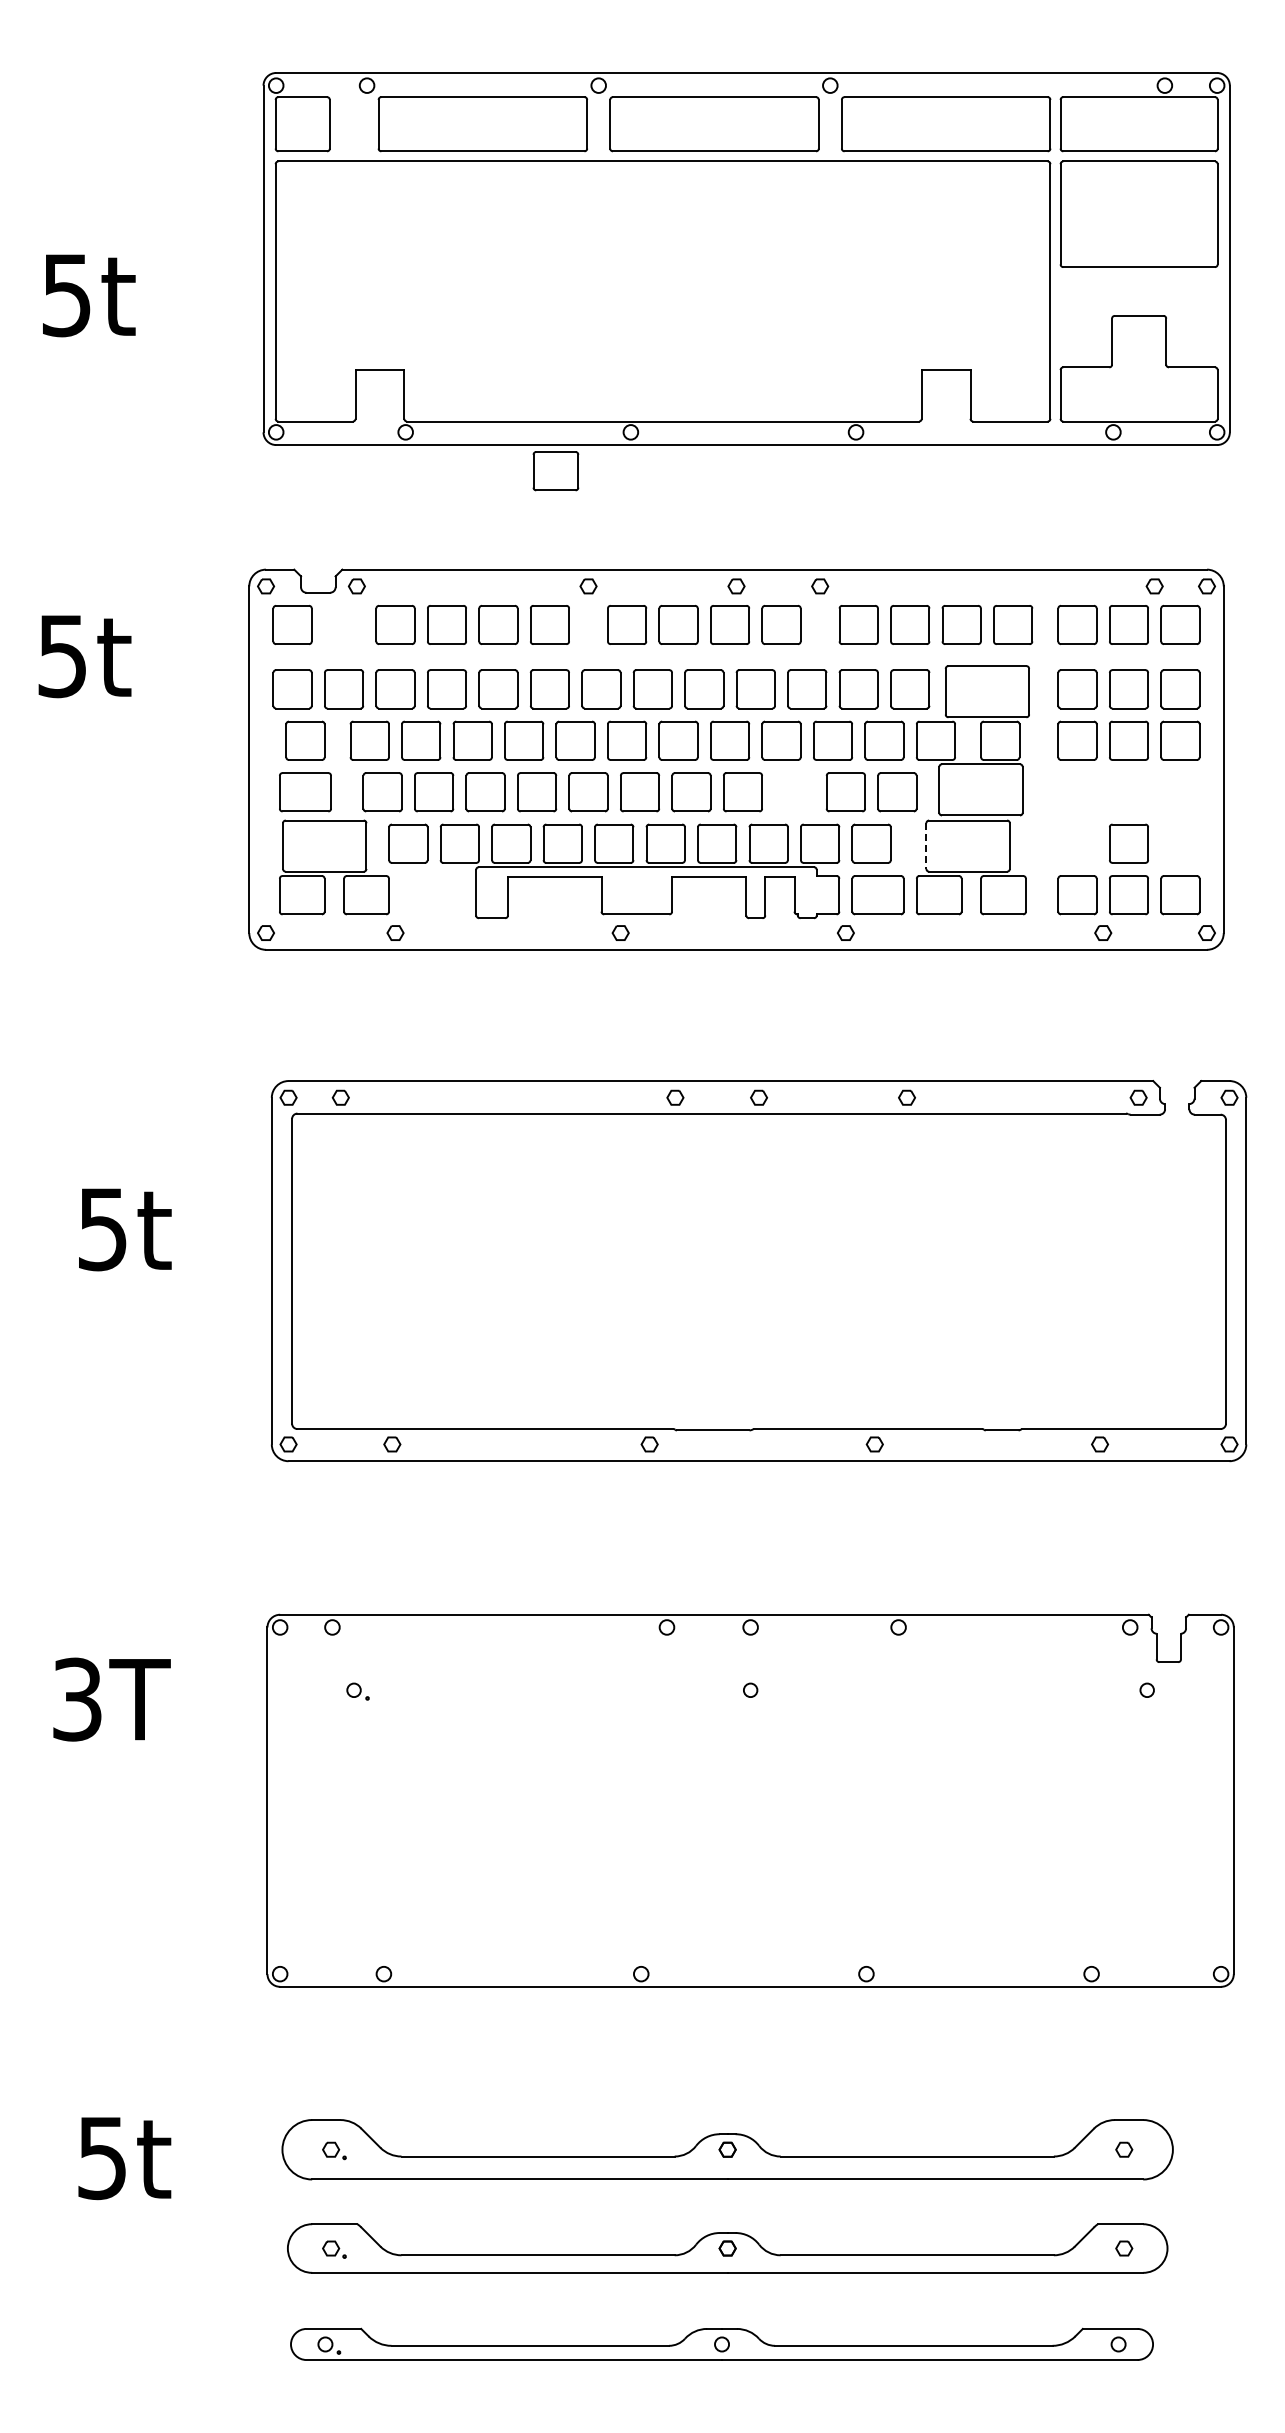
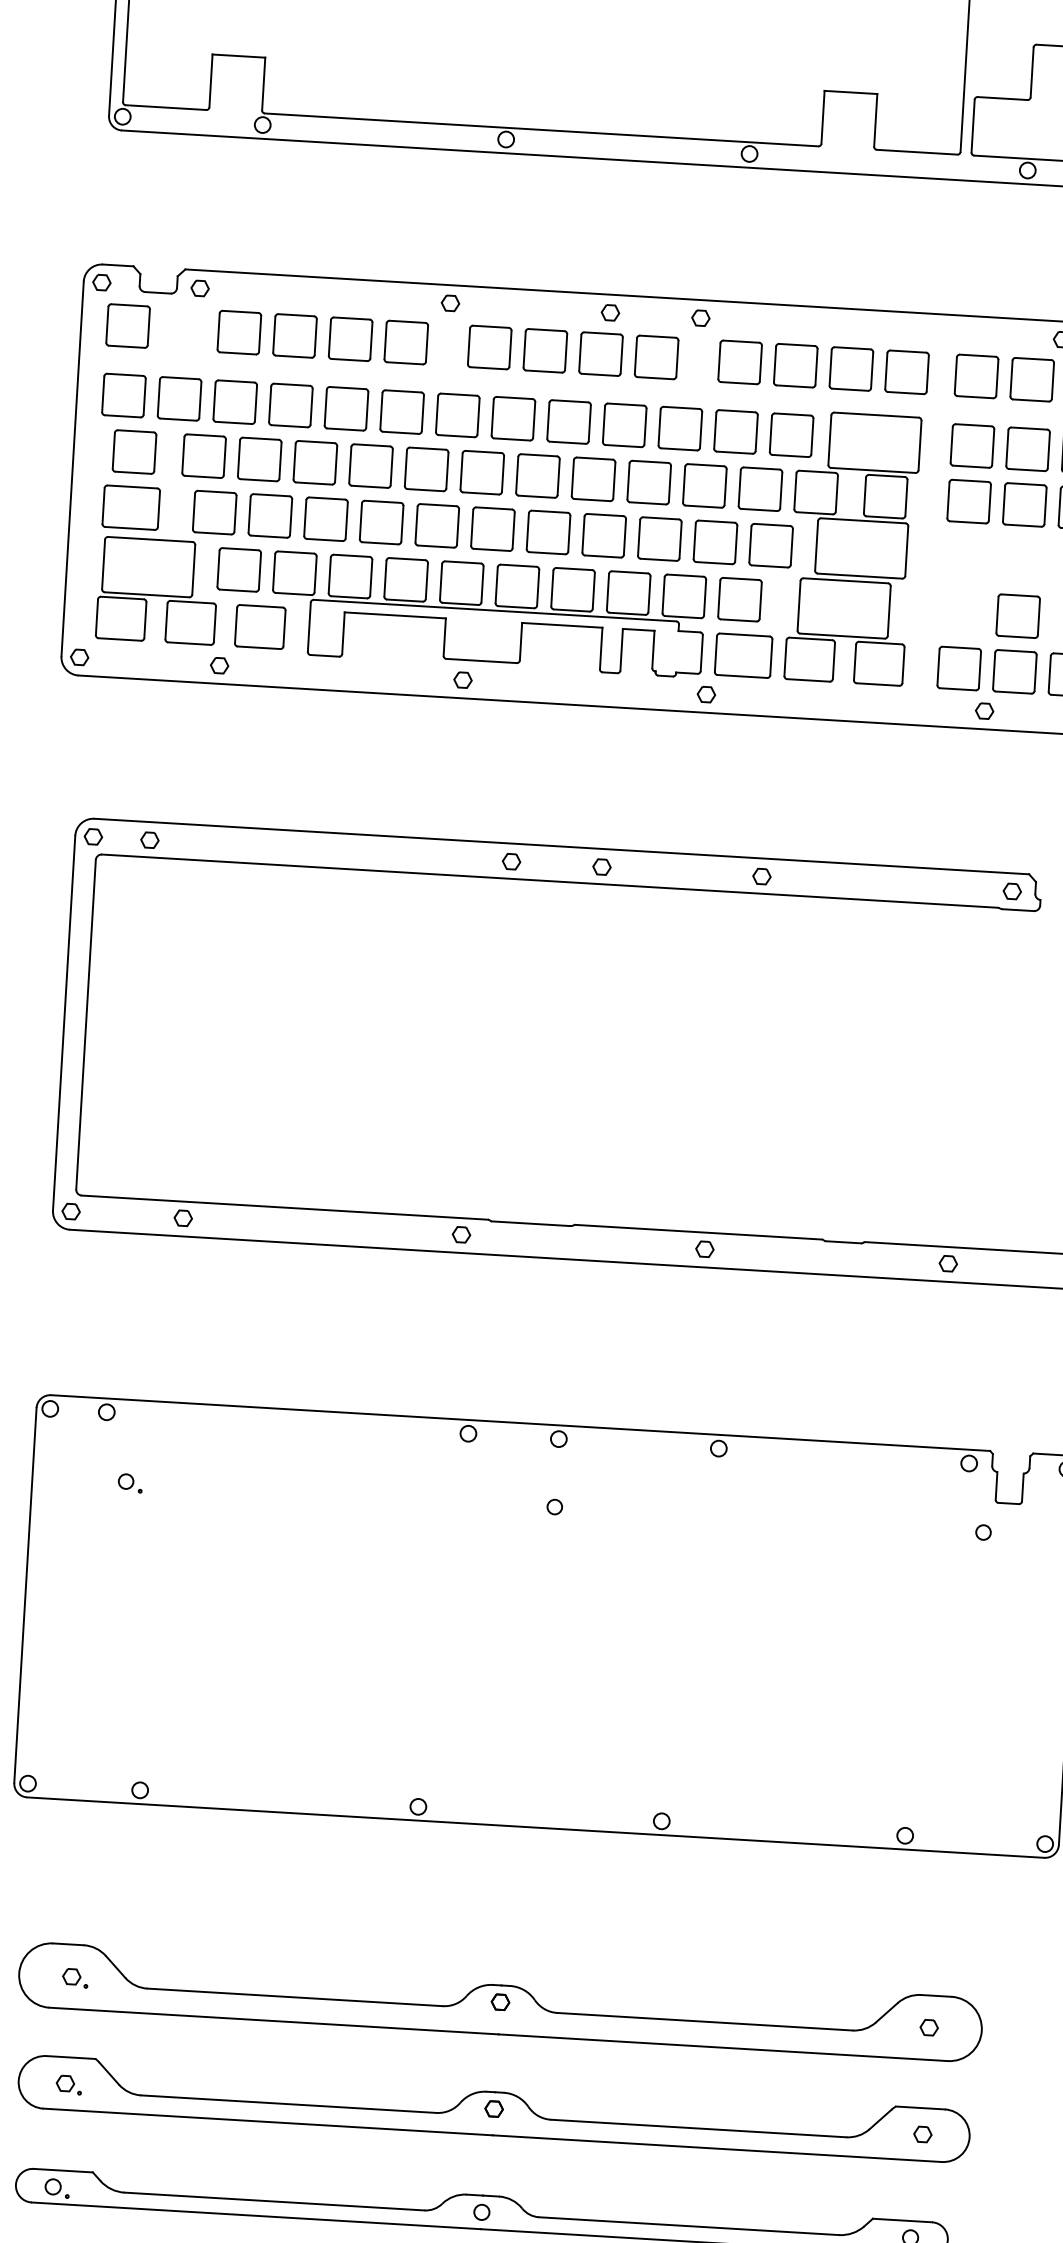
part: (555, 471) -> (259, 627), moved
part: (794, 792) -> (659, 539), added
line: (926, 846) -> (799, 606), dashed -> solid

